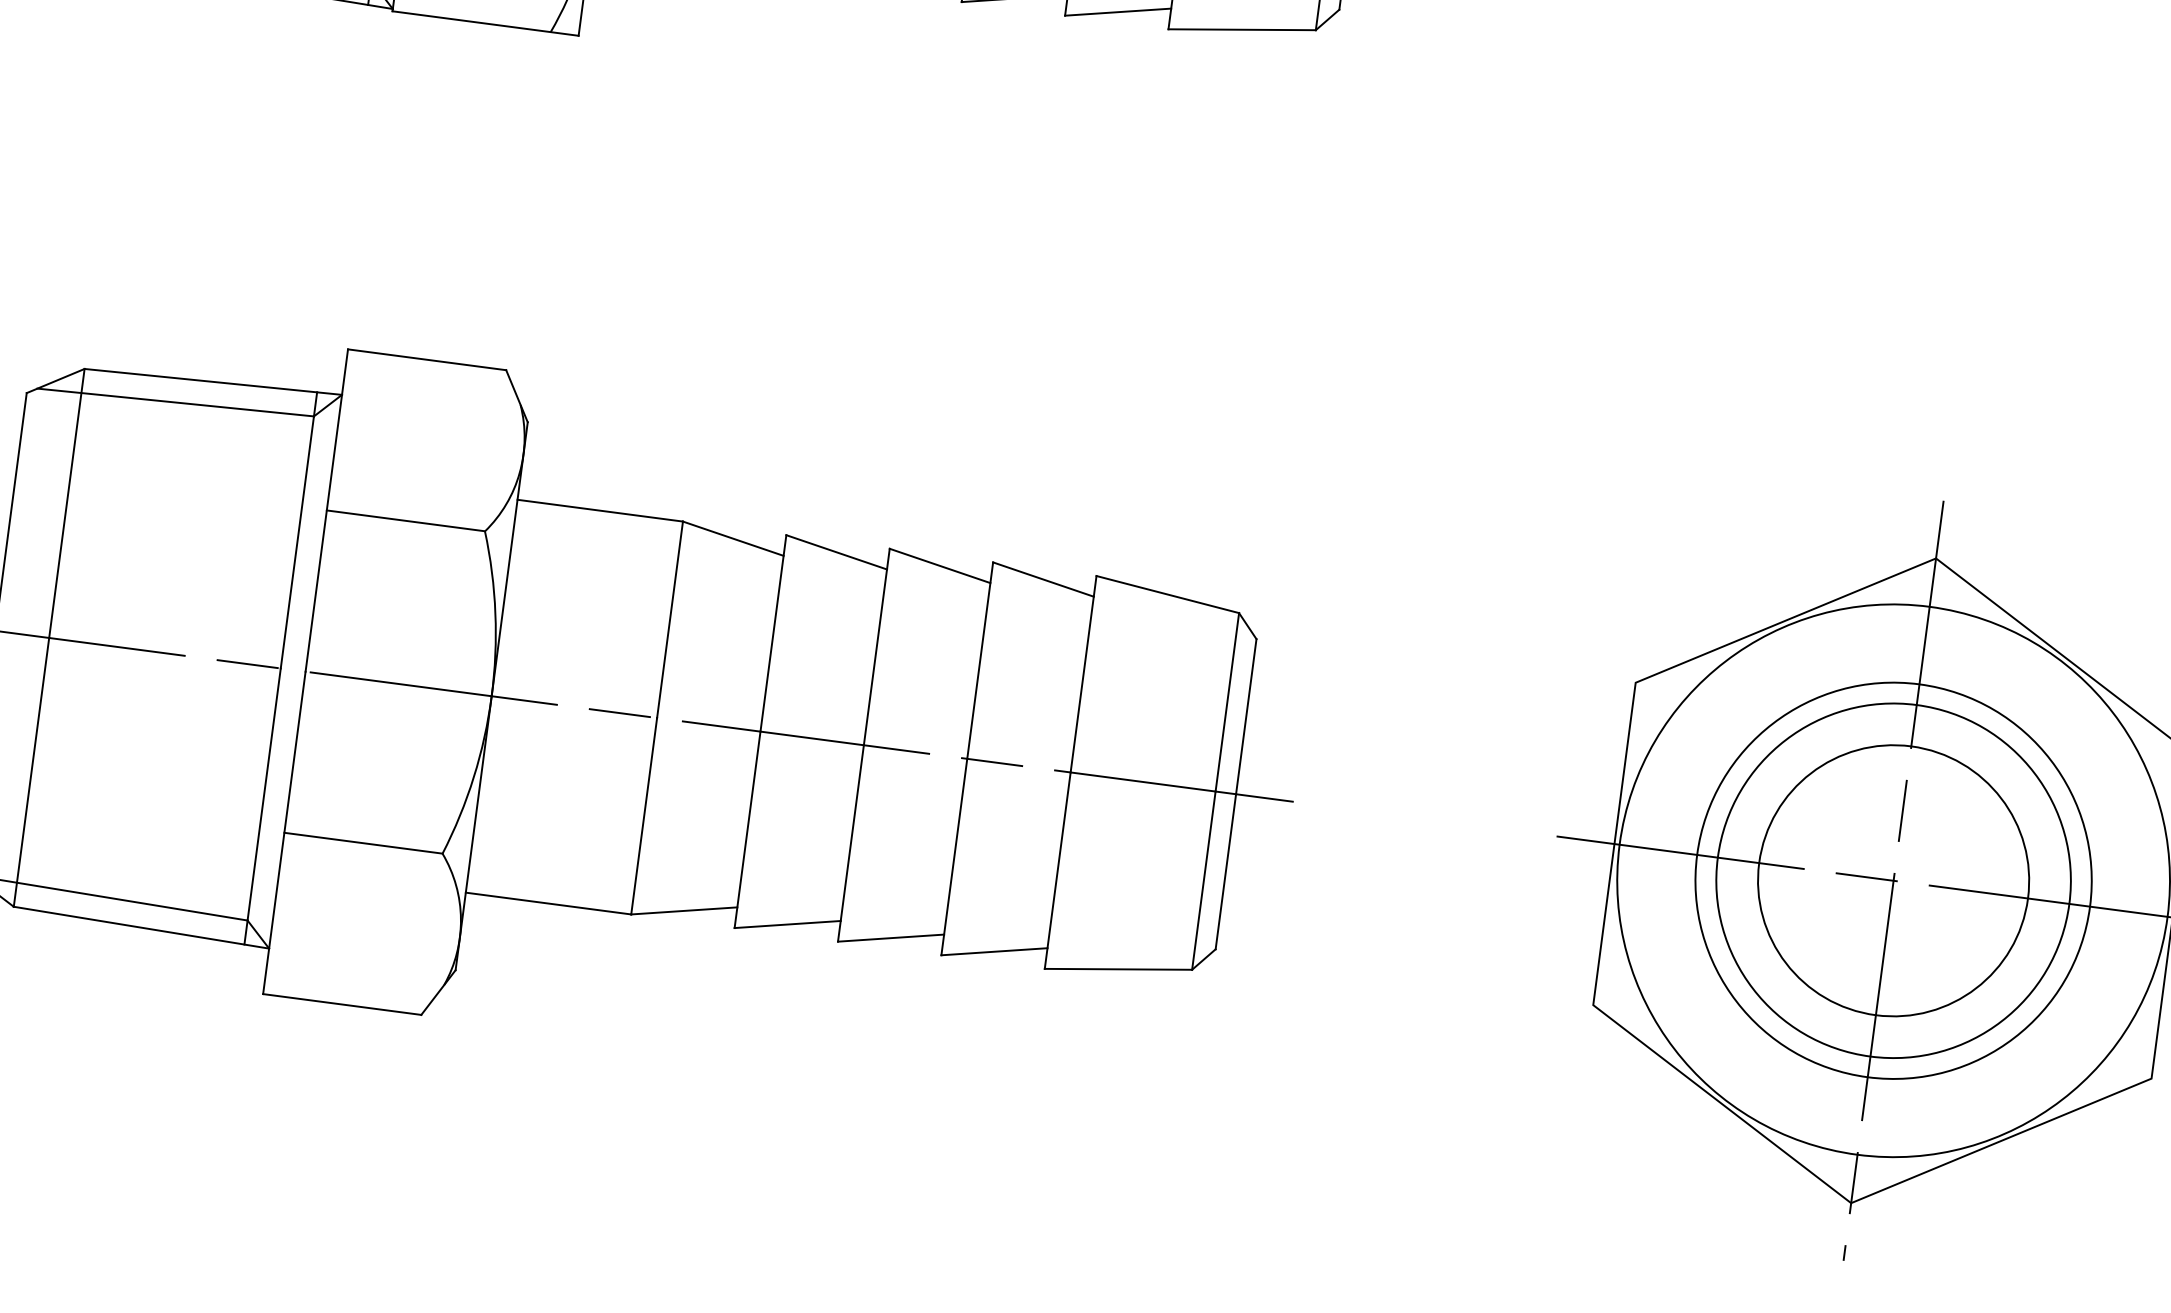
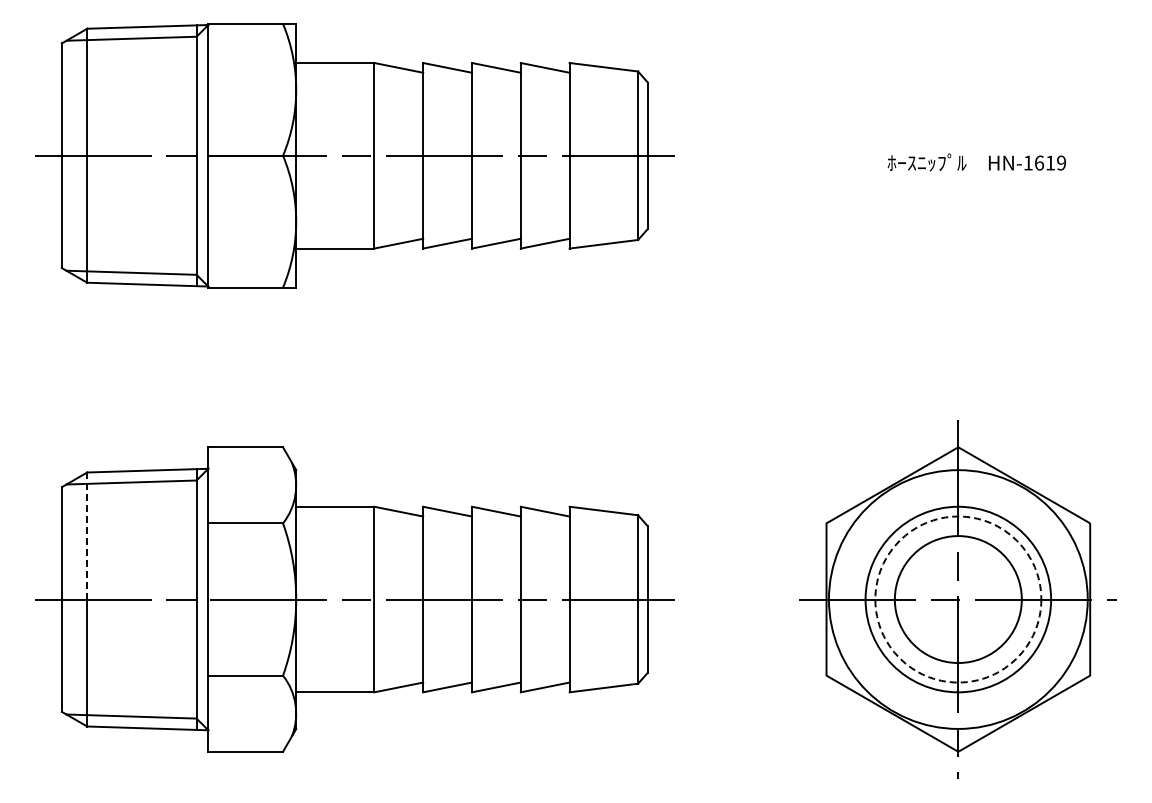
line: (67, 504) -> (87, 536), solid -> dashed
circle: (1893, 880) -> (958, 599), solid -> dashed

